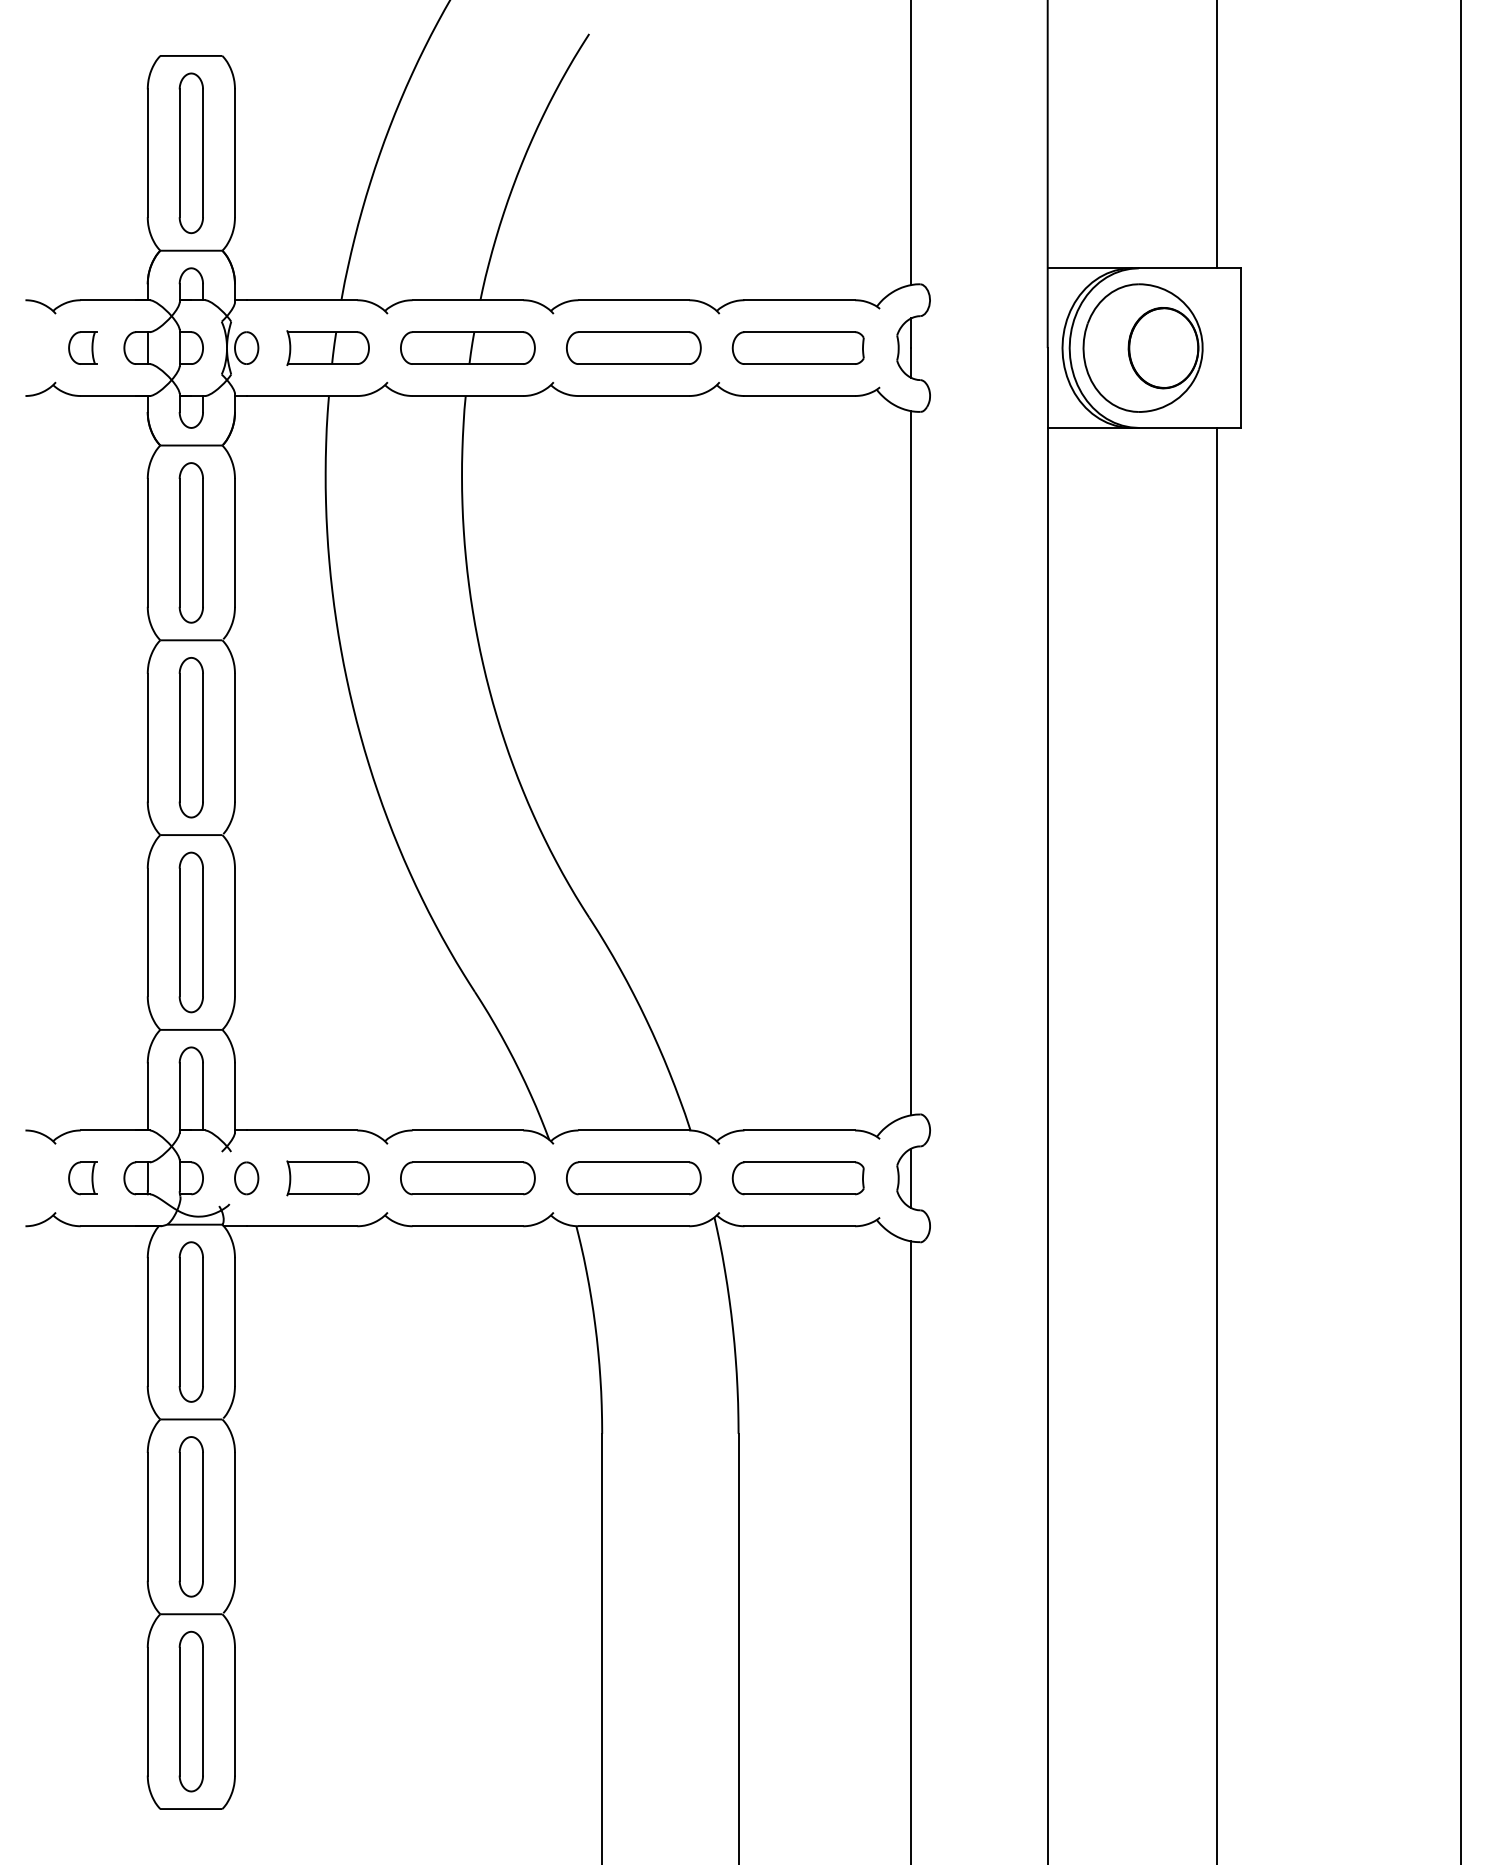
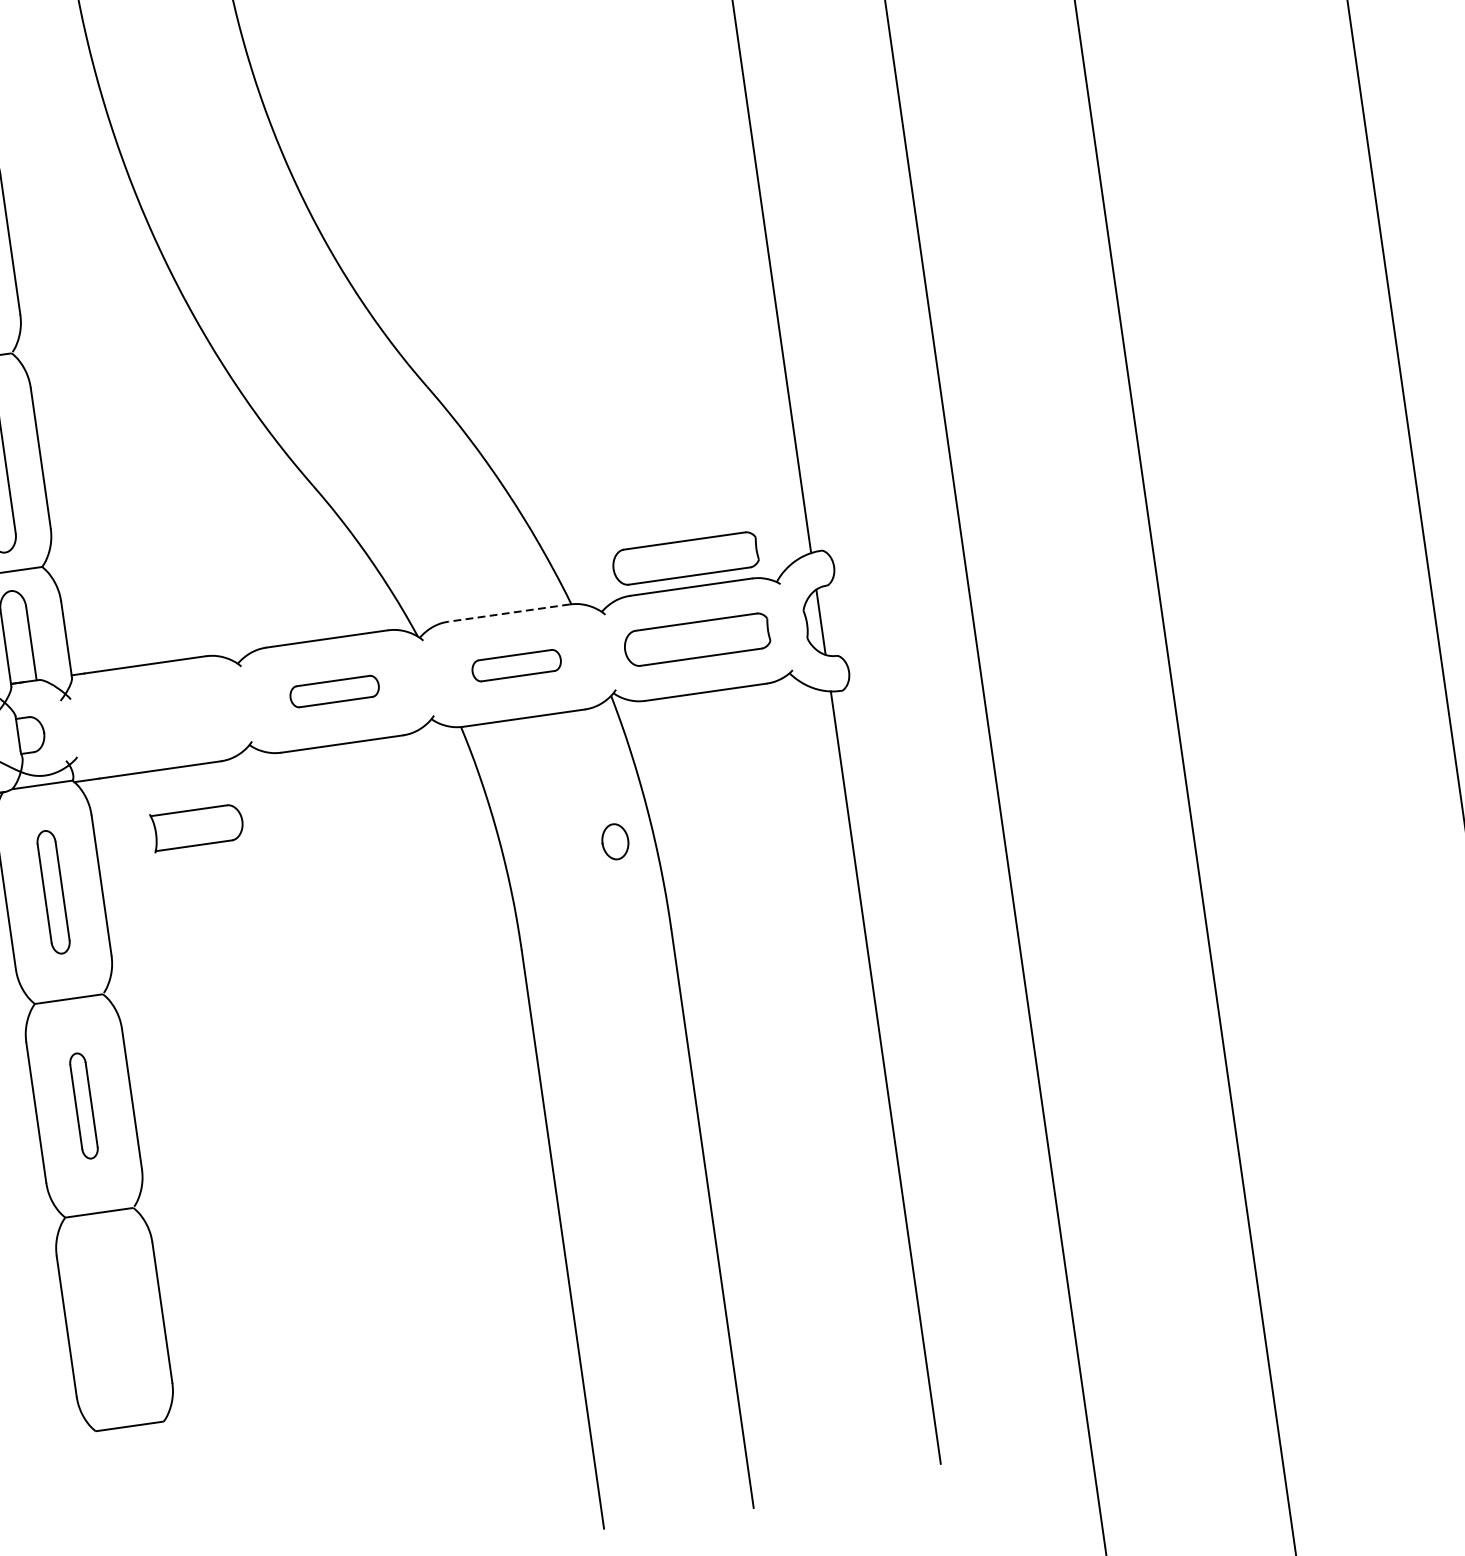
part: (797, 1104) -> (684, 559), added
line: (633, 1130) -> (508, 613), solid -> dashed
part: (246, 1178) -> (615, 841), moved
part: (327, 1178) -> (196, 827), moved
part: (467, 1178) -> (334, 691), size x0.6
part: (633, 1178) -> (516, 665), size x0.6
part: (190, 1321) -> (52, 891), size x0.7
part: (190, 1516) -> (83, 1105), size x0.6
part: (190, 1711) -> (113, 1319), removed

